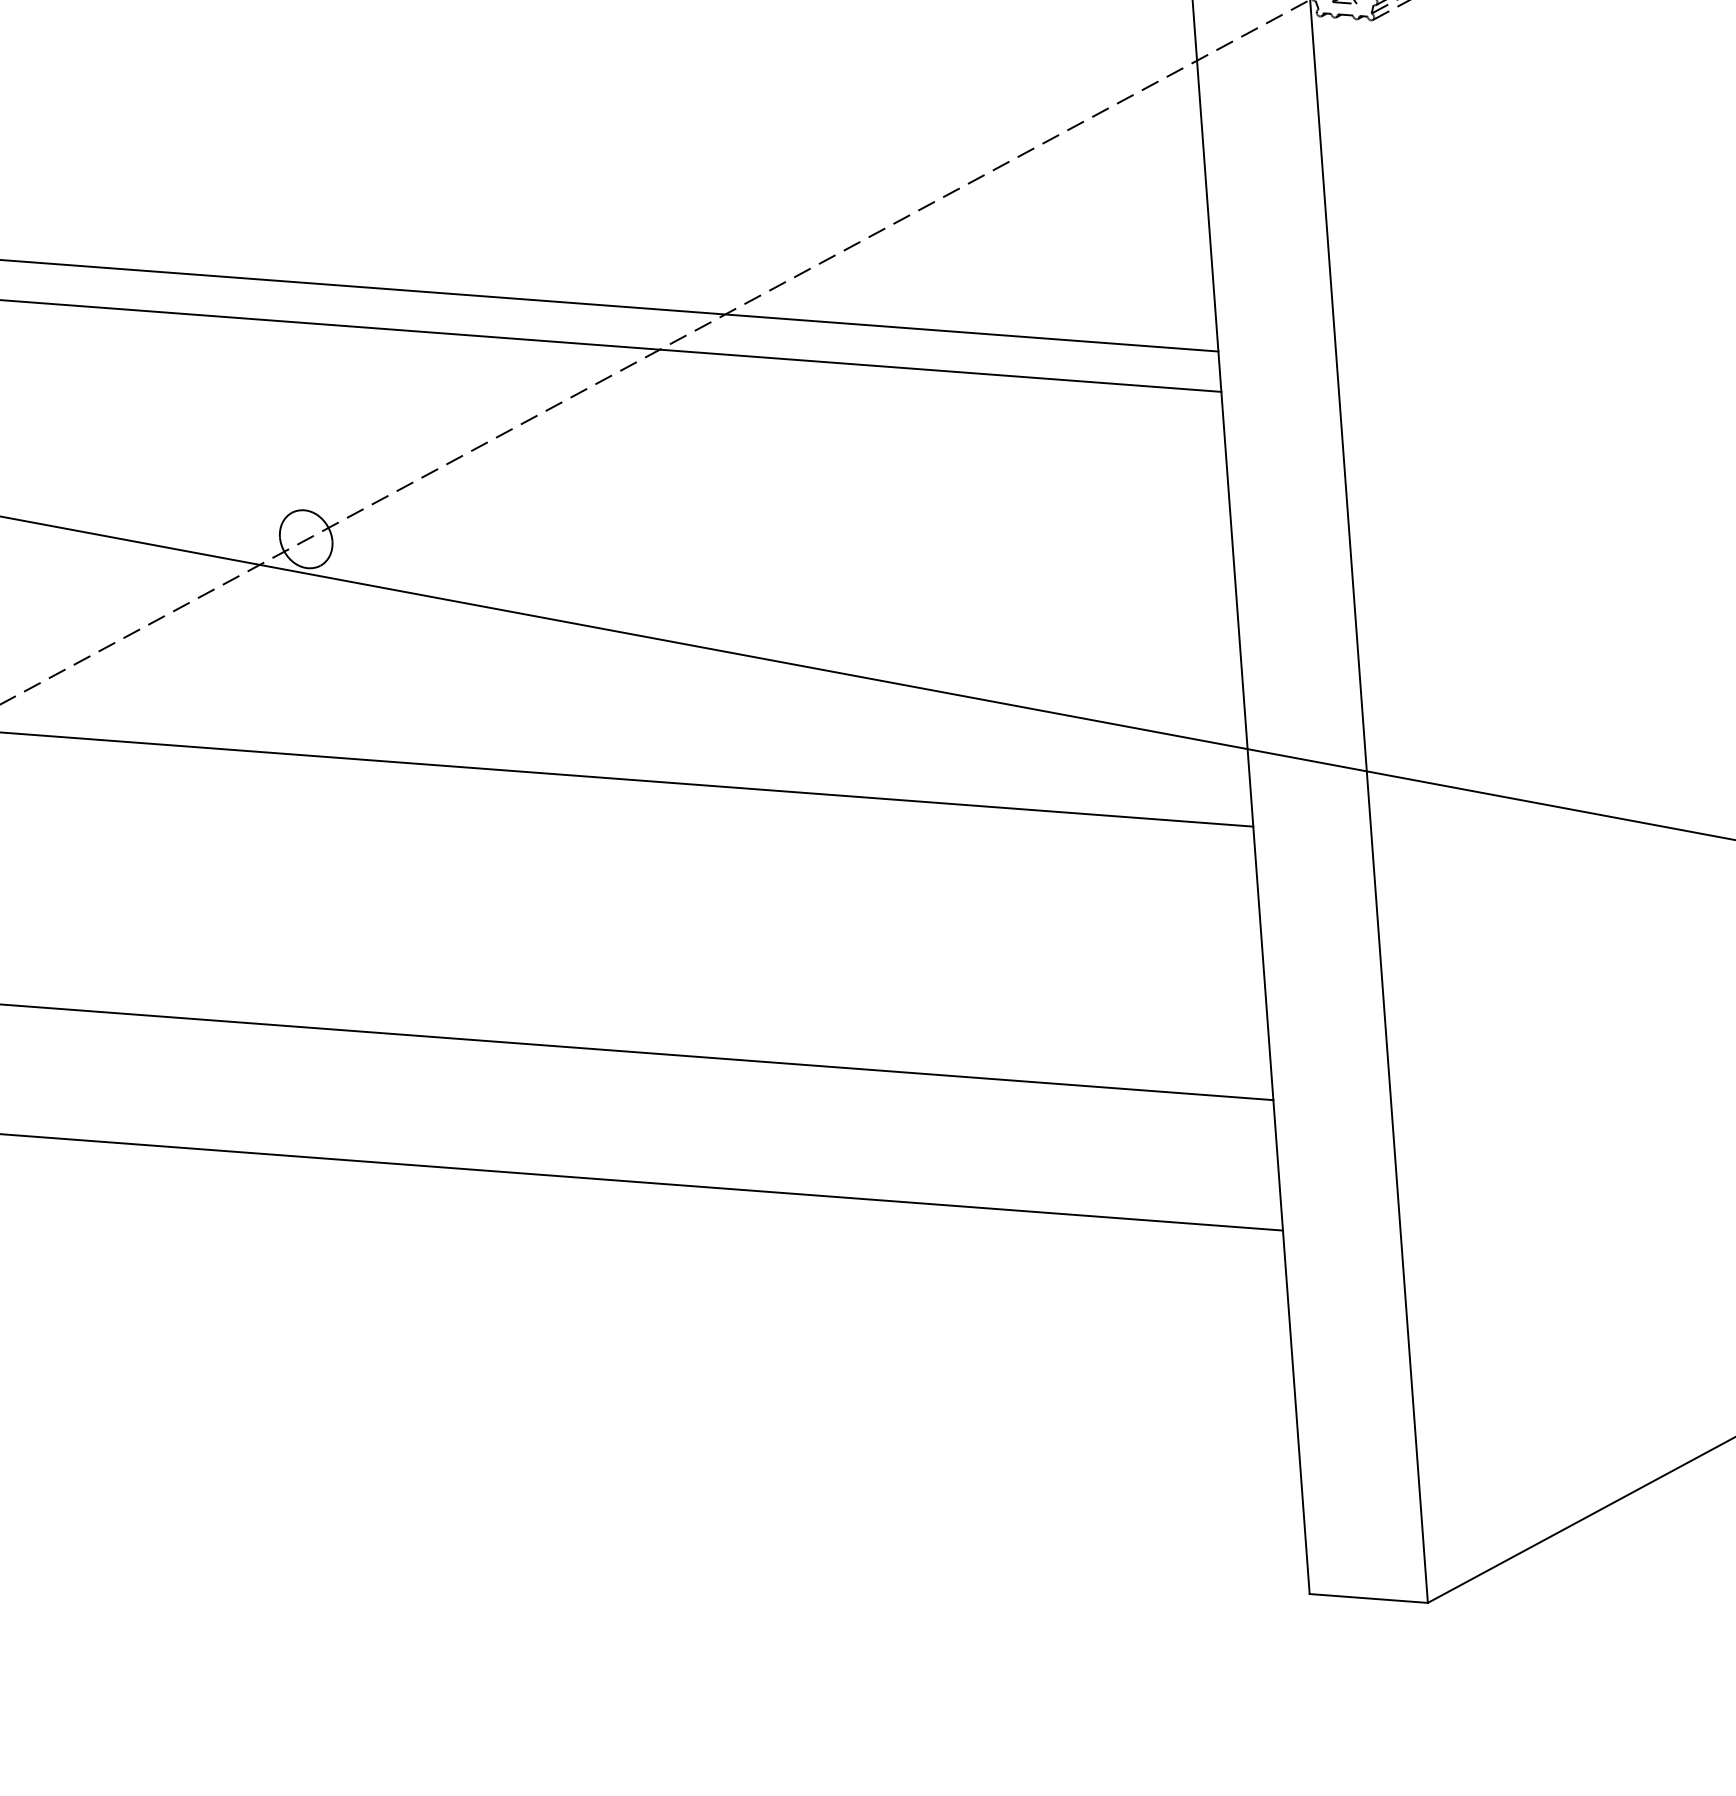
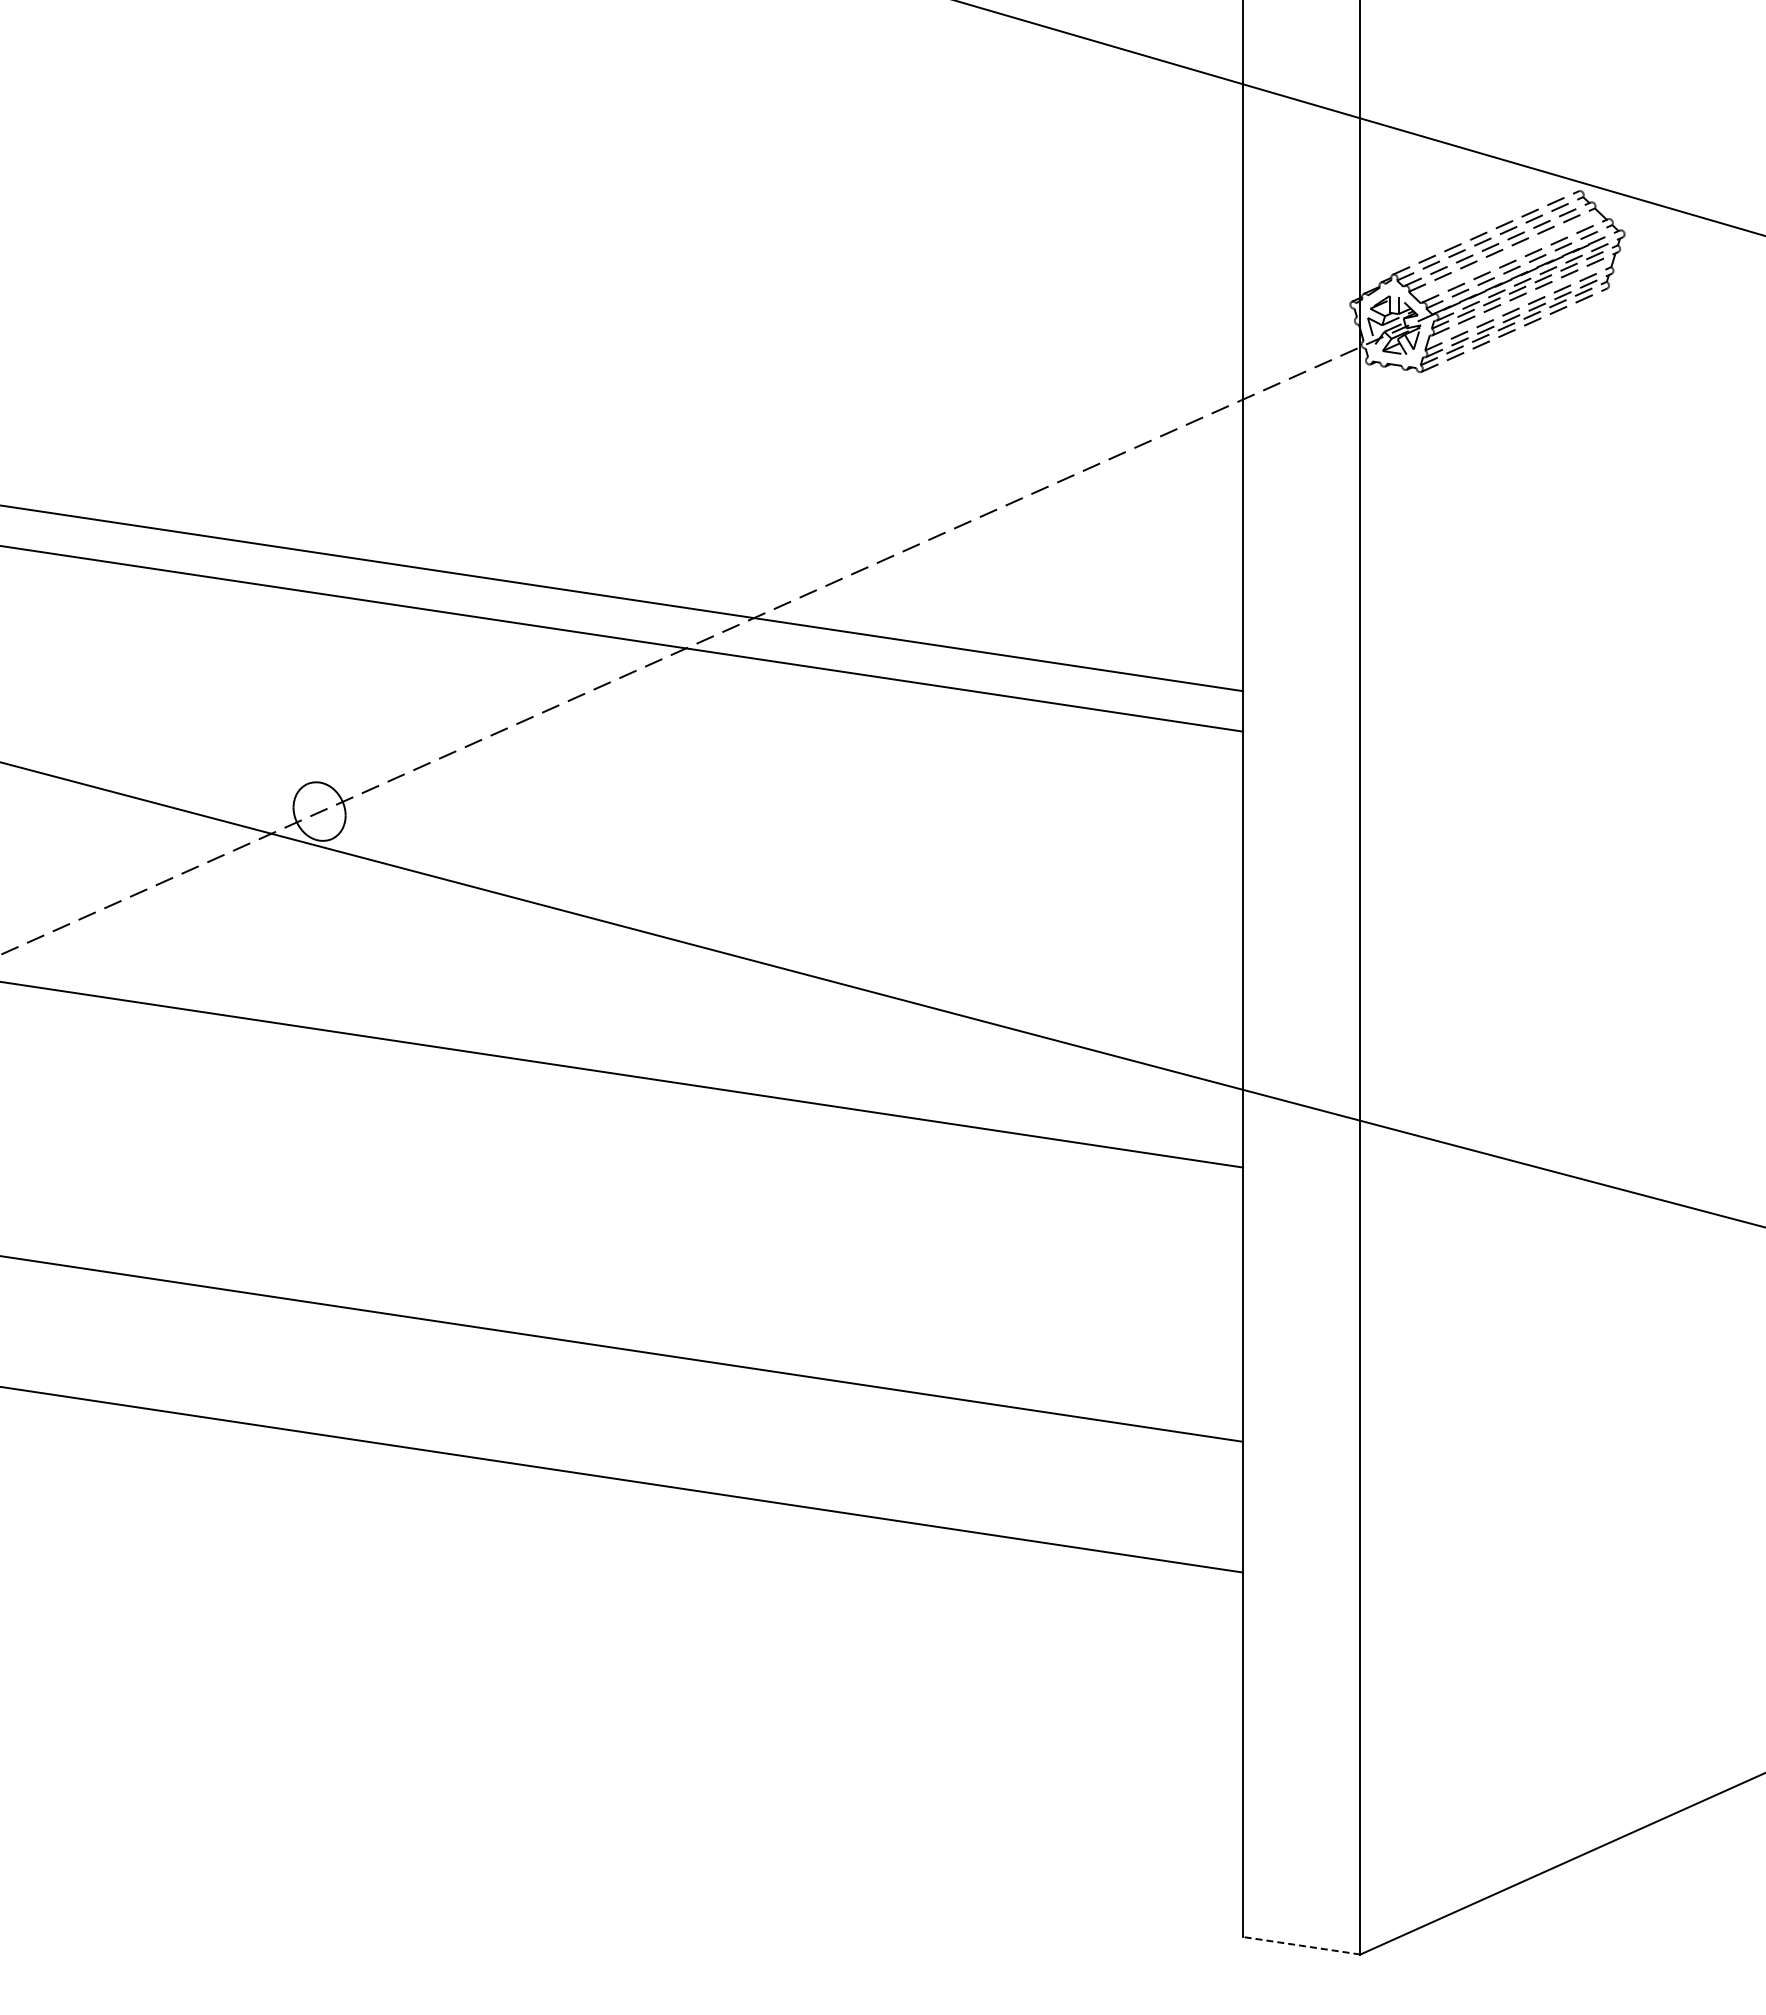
line: (1368, 1598) -> (1301, 1945), solid -> dashed

